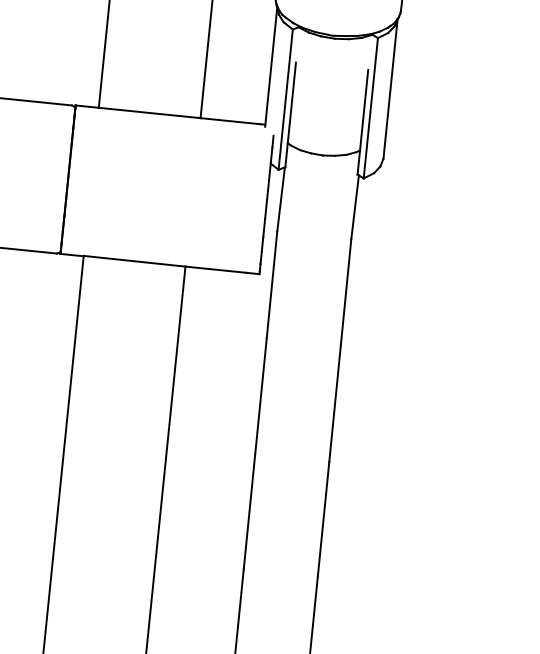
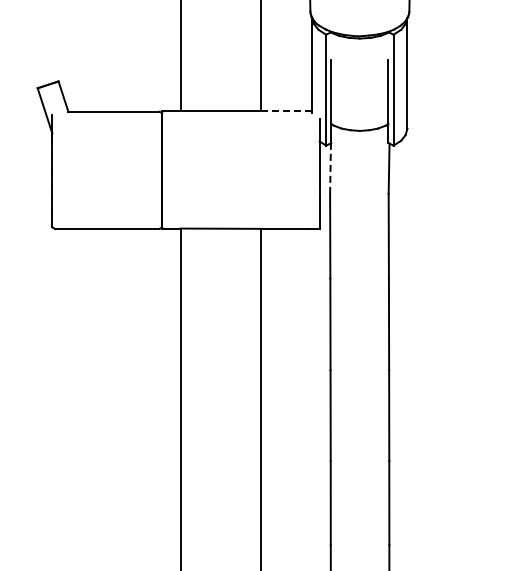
line: (230, 121) -> (284, 111), solid -> dashed
line: (281, 199) -> (330, 168), solid -> dashed

